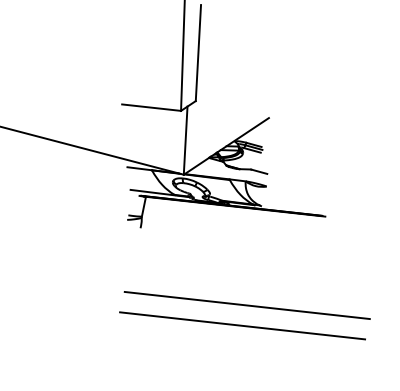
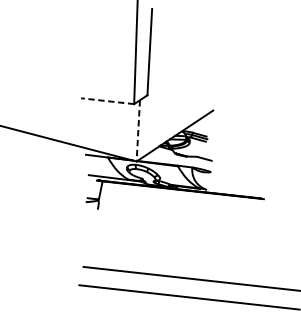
line: (151, 107) -> (107, 101), solid -> dashed
line: (185, 141) -> (138, 131), solid -> dashed

